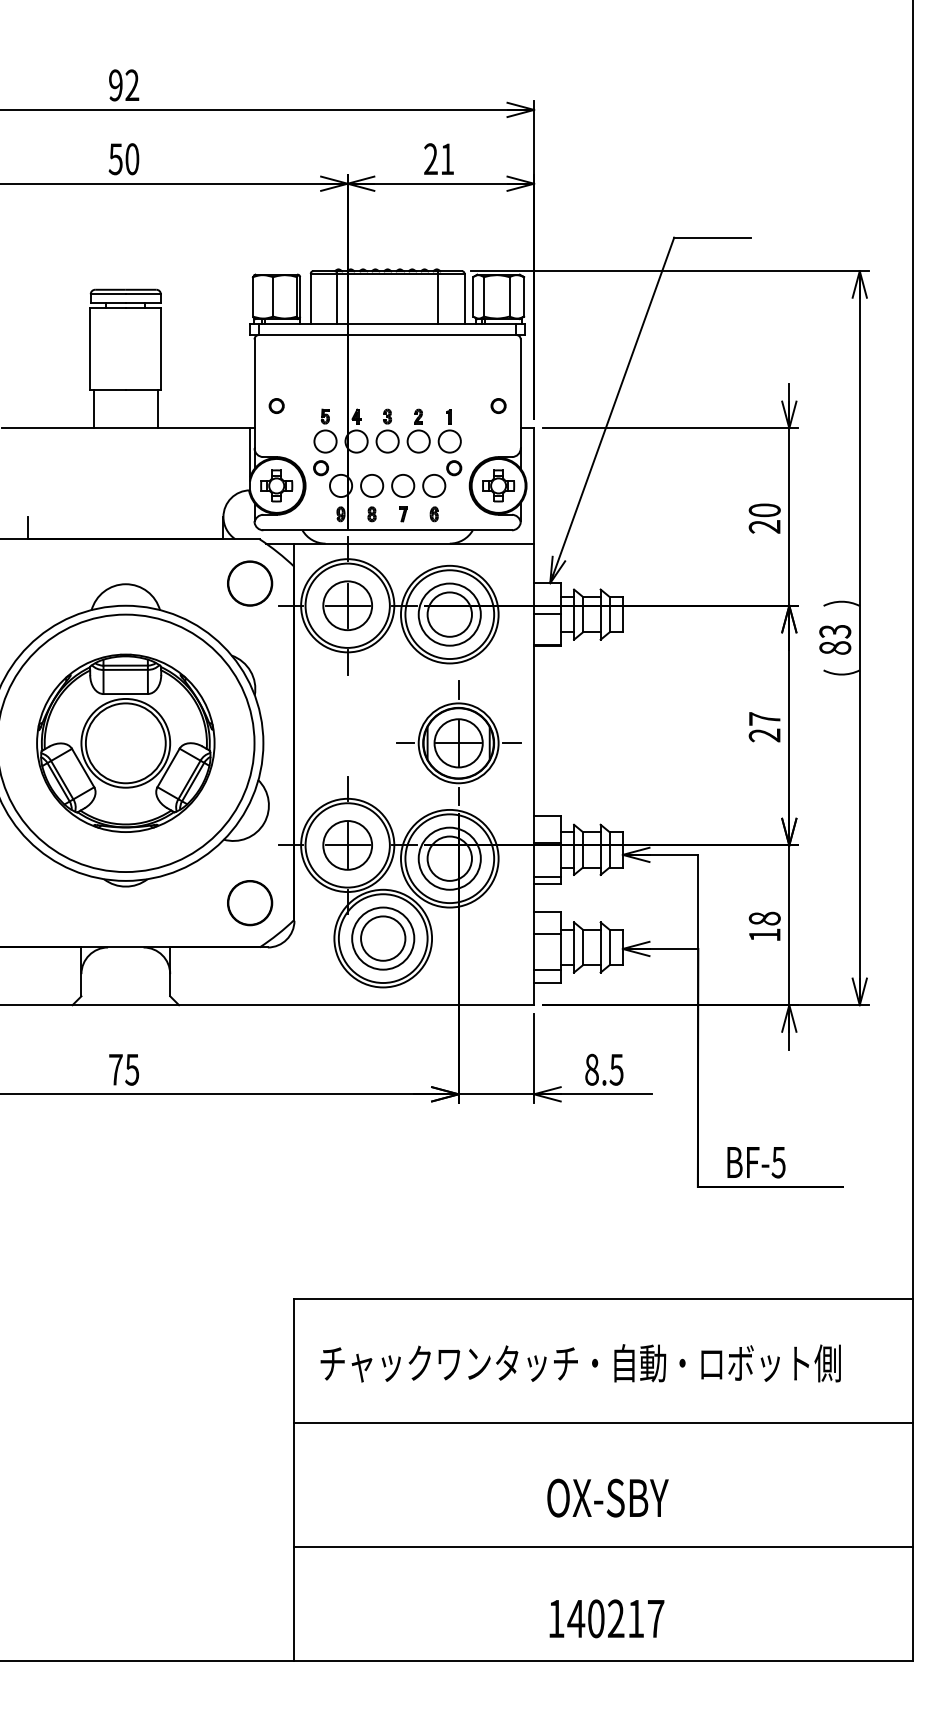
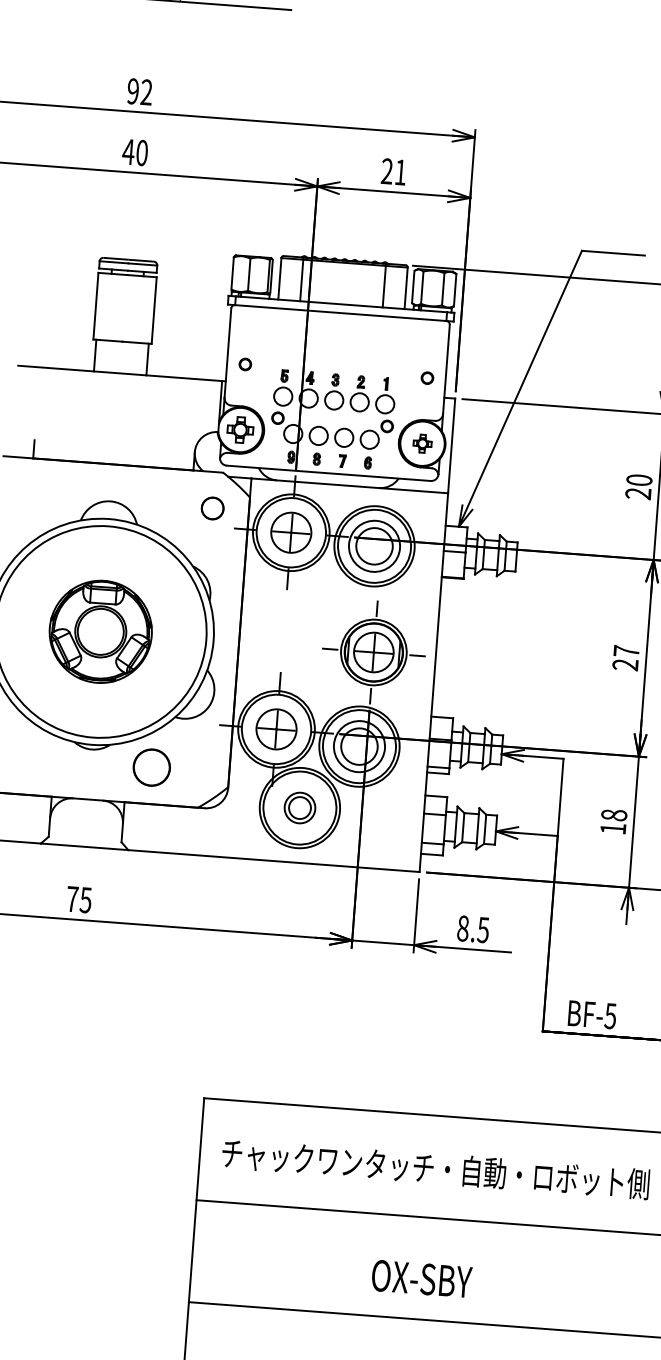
text: (115, 159) -> (128, 152), 50 -> 40
part: (498, 485) -> (422, 443), size x0.7
circle: (250, 583) -> (212, 508), size x0.6
part: (125, 742) -> (100, 631), size x0.7
circle: (250, 903) -> (152, 767), moved
part: (383, 938) -> (300, 808), size x0.6
text: (607, 1497) -> (421, 1278), moved

